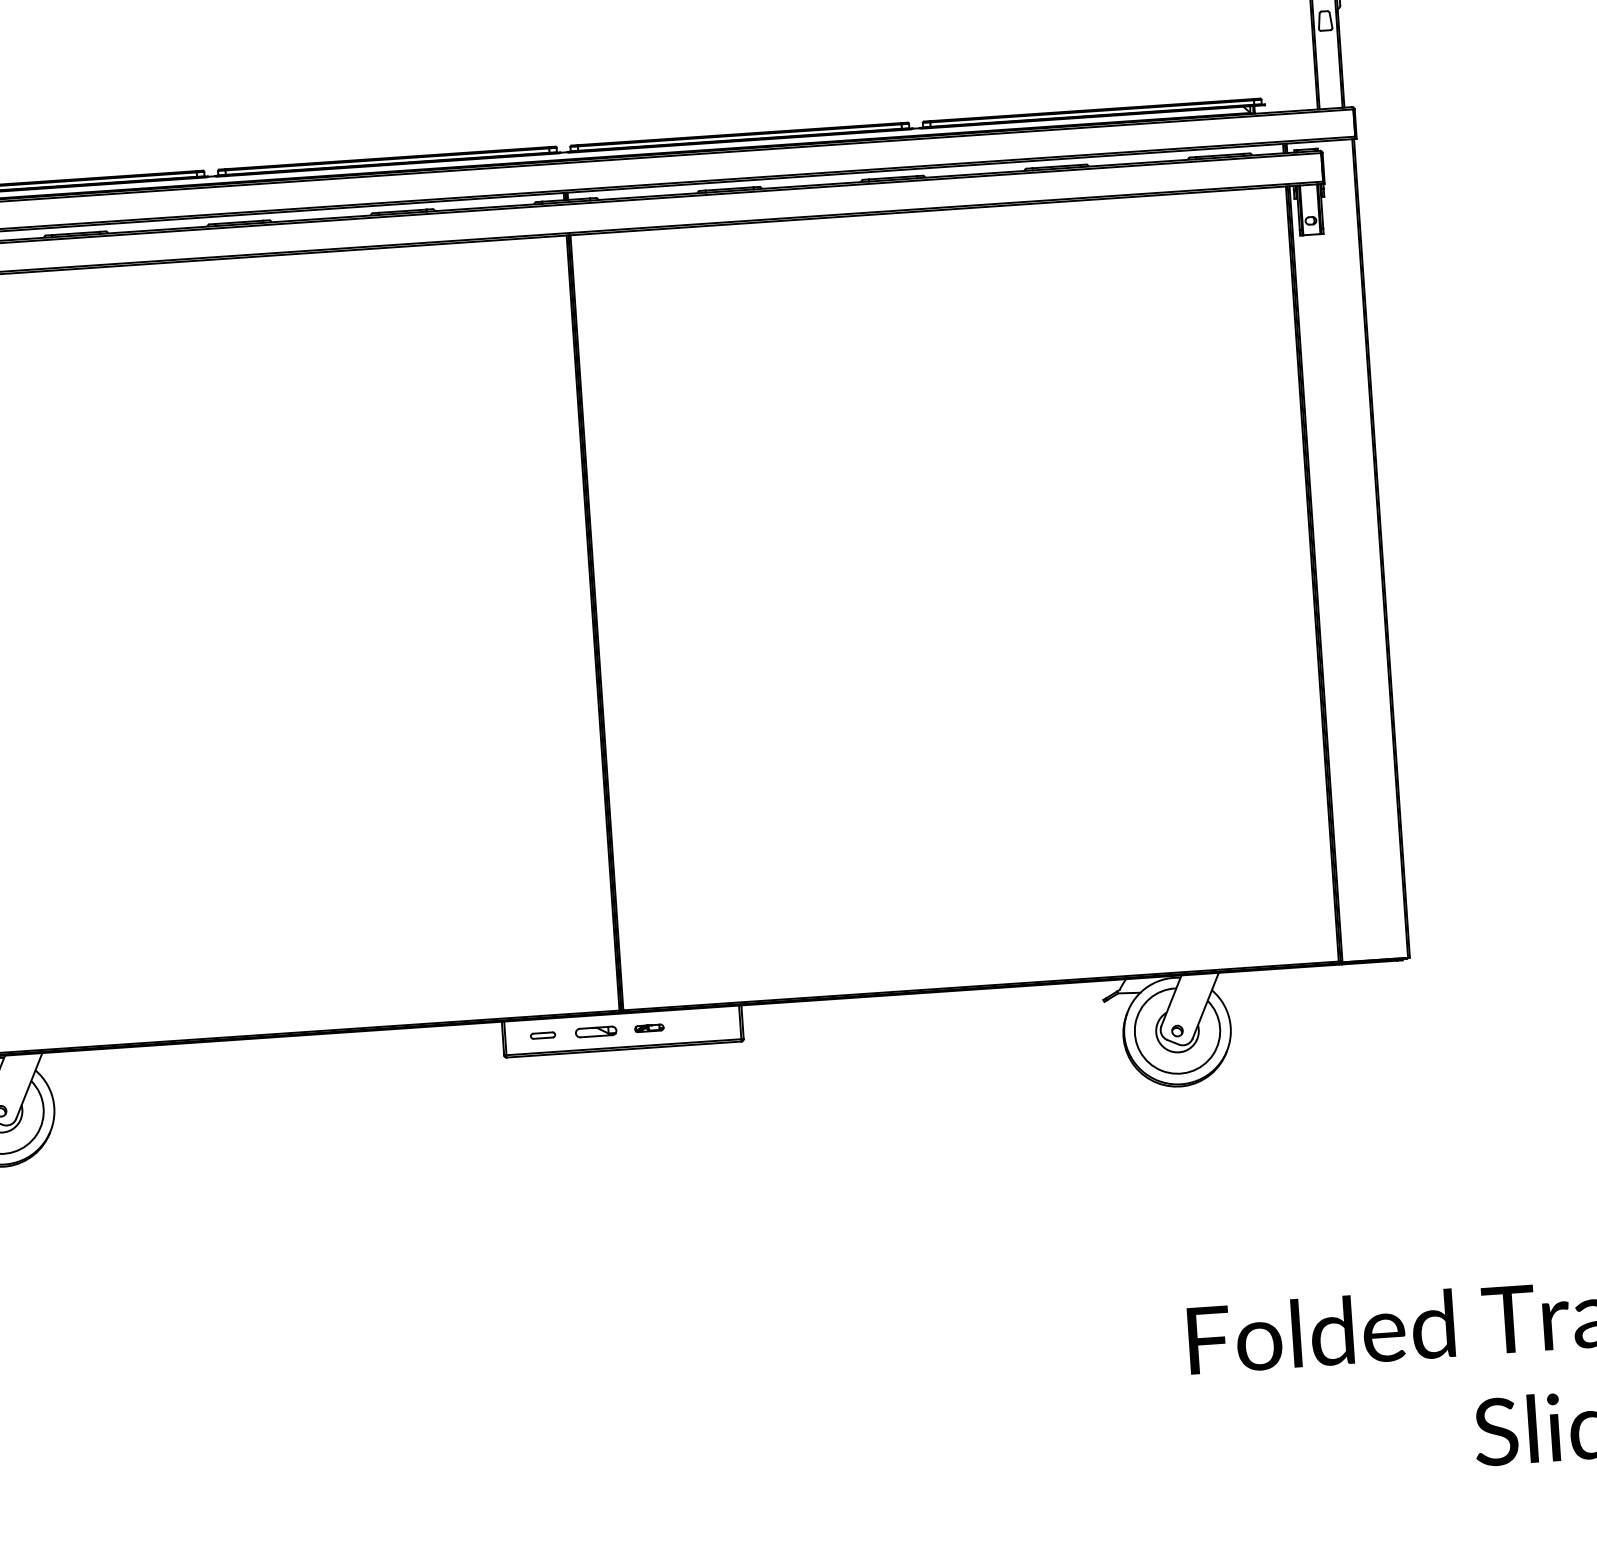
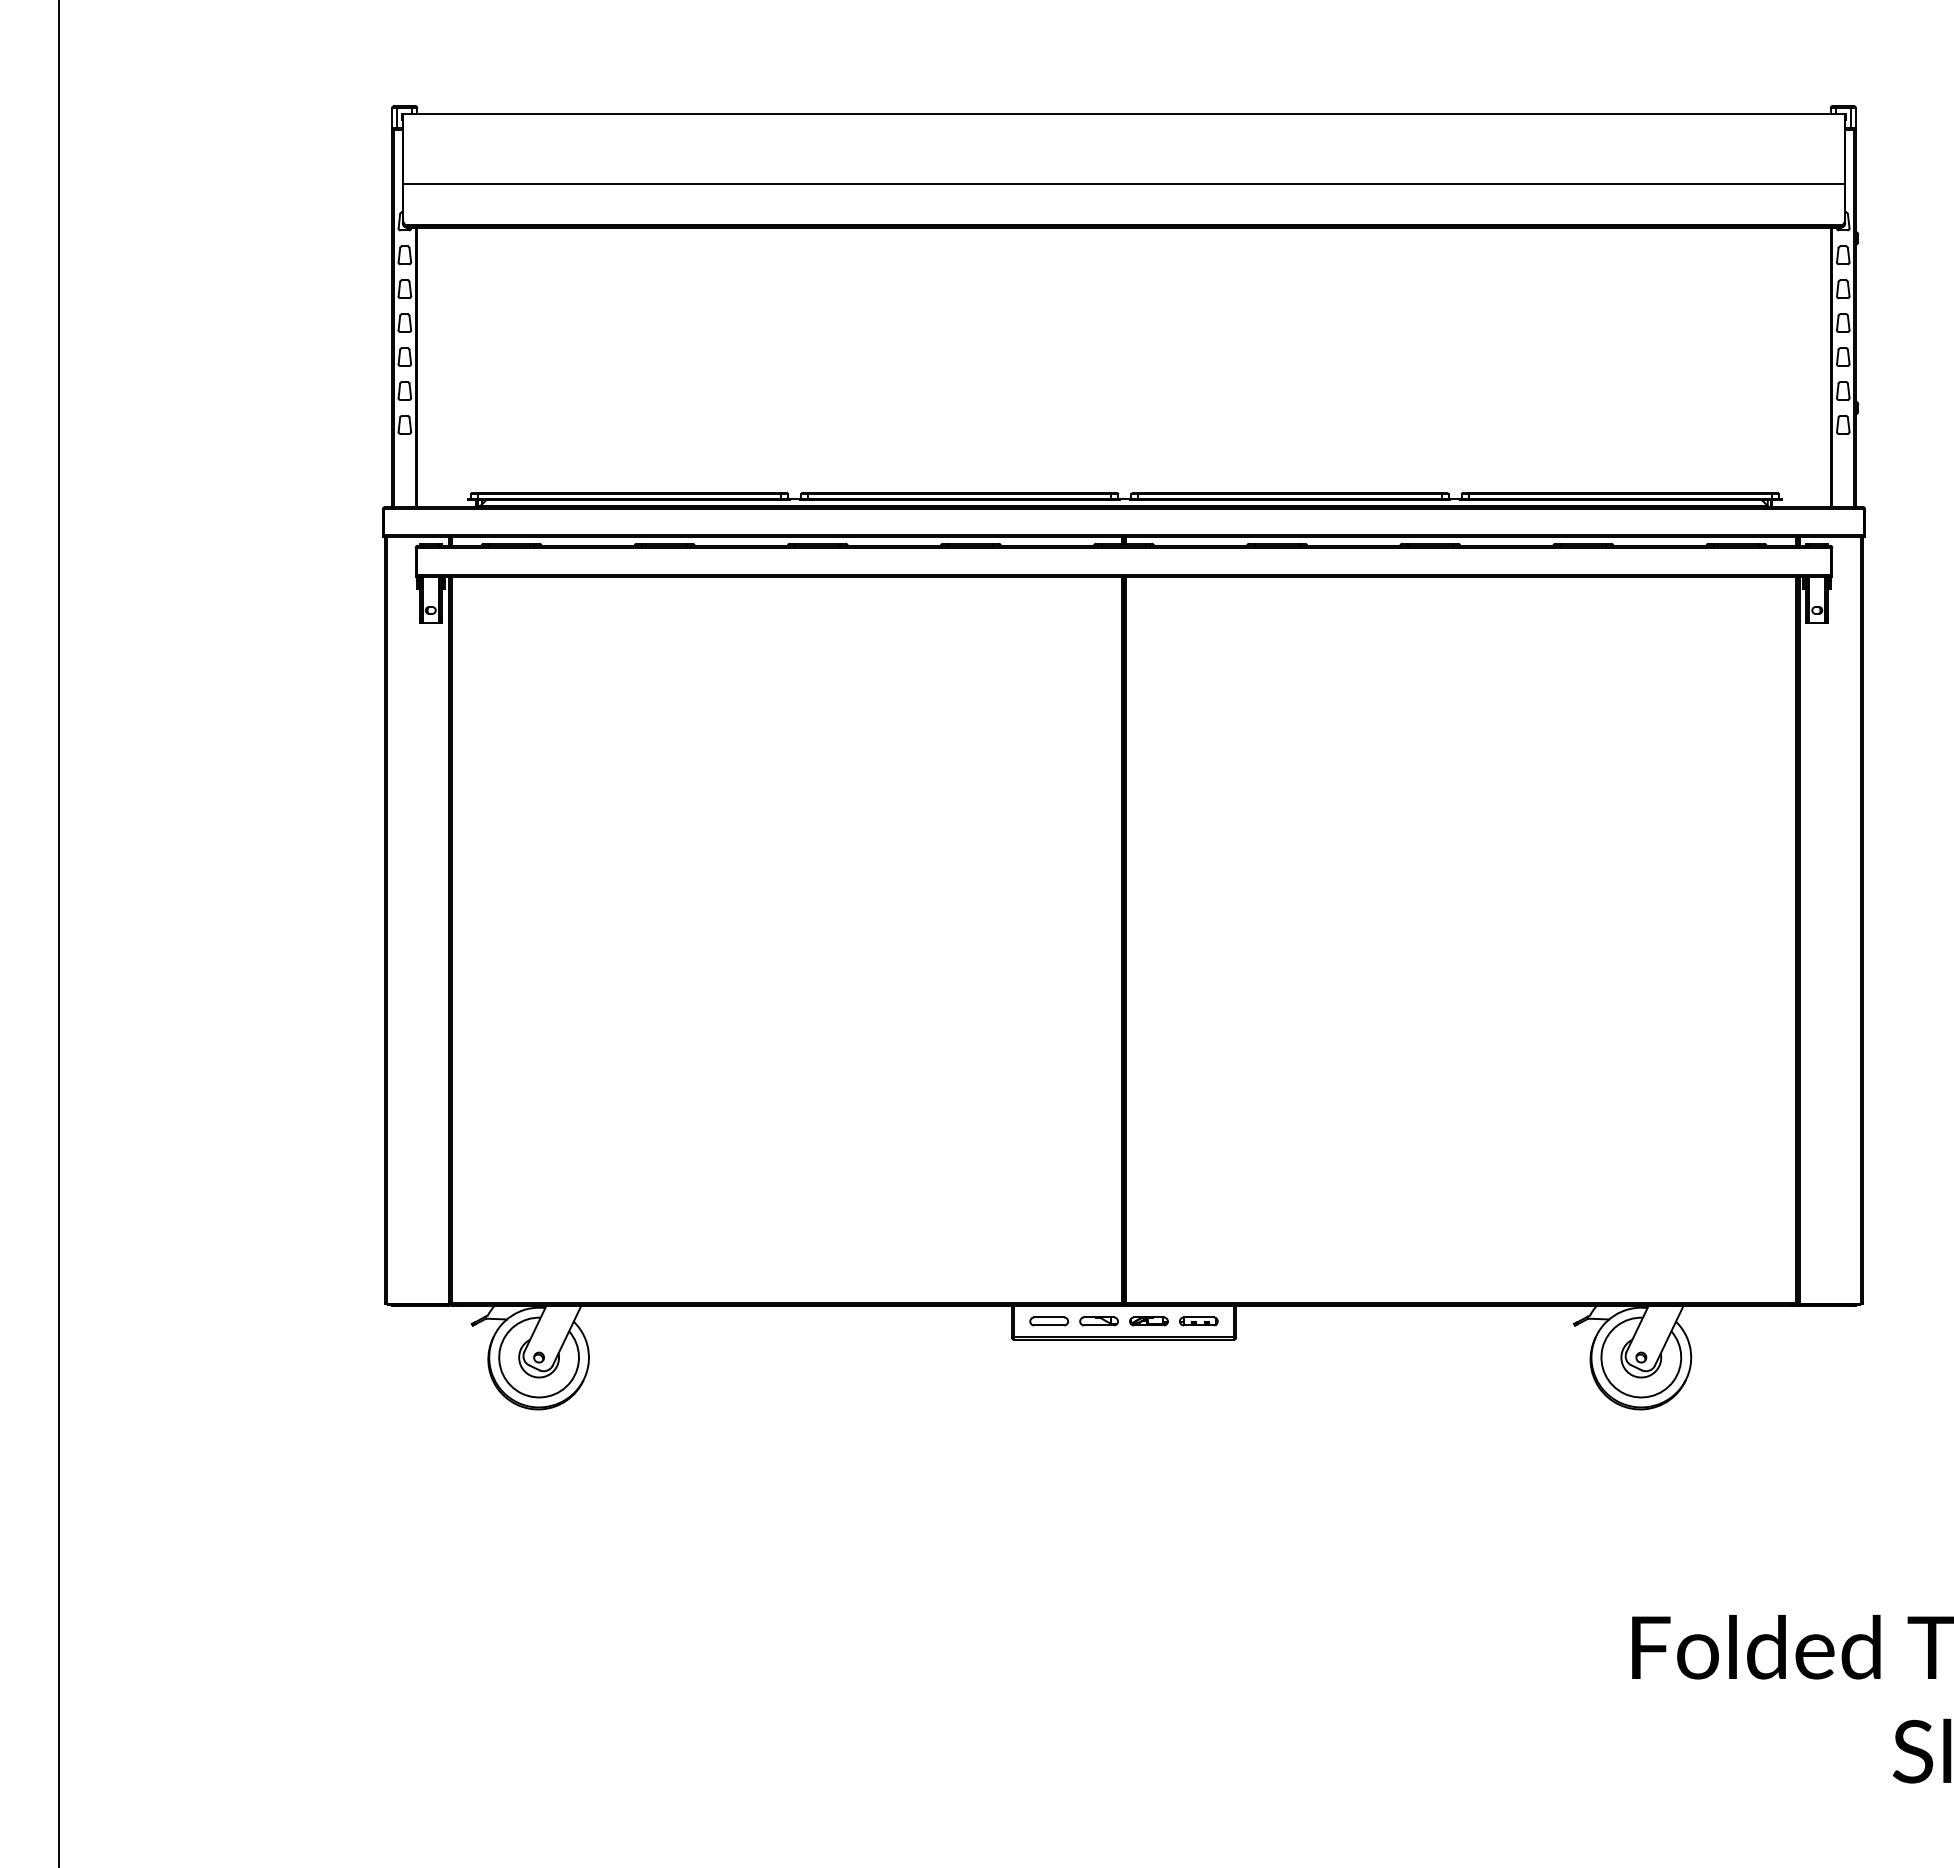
part: (702, 1024) -> (1198, 1321), added
part: (648, 1028) -> (1148, 1321), size x1.43
part: (543, 1035) -> (1049, 1321), size x1.67

